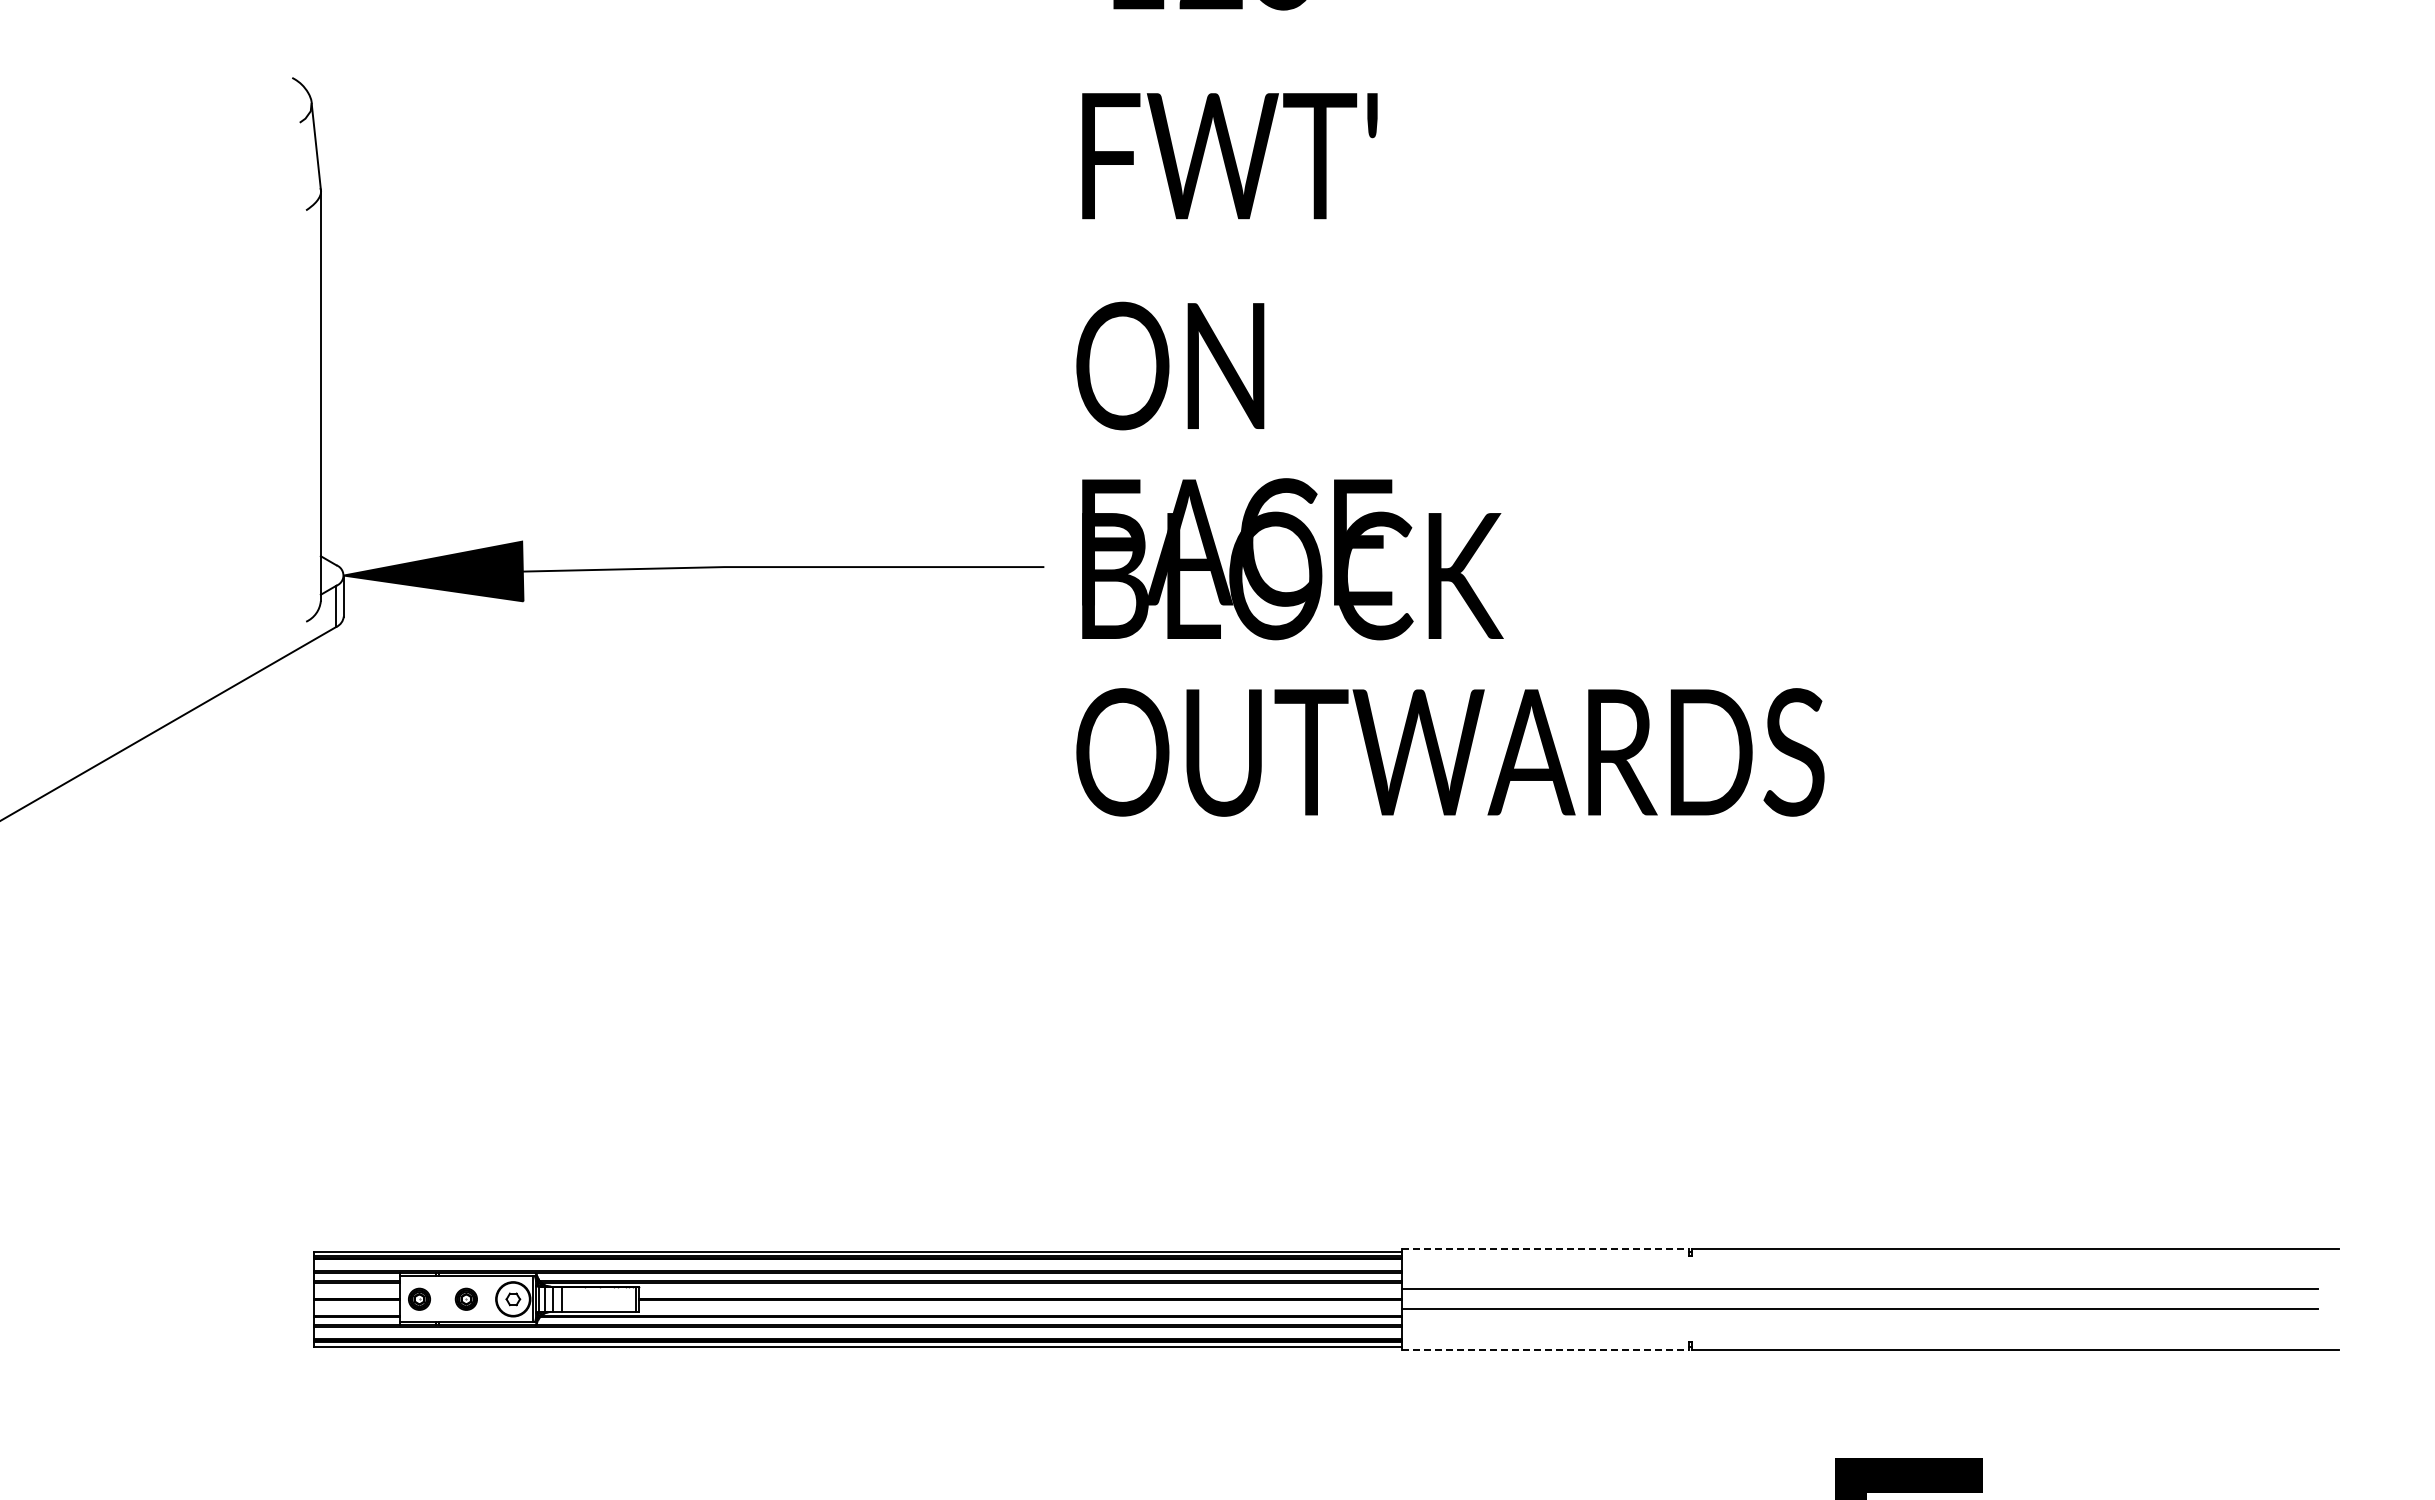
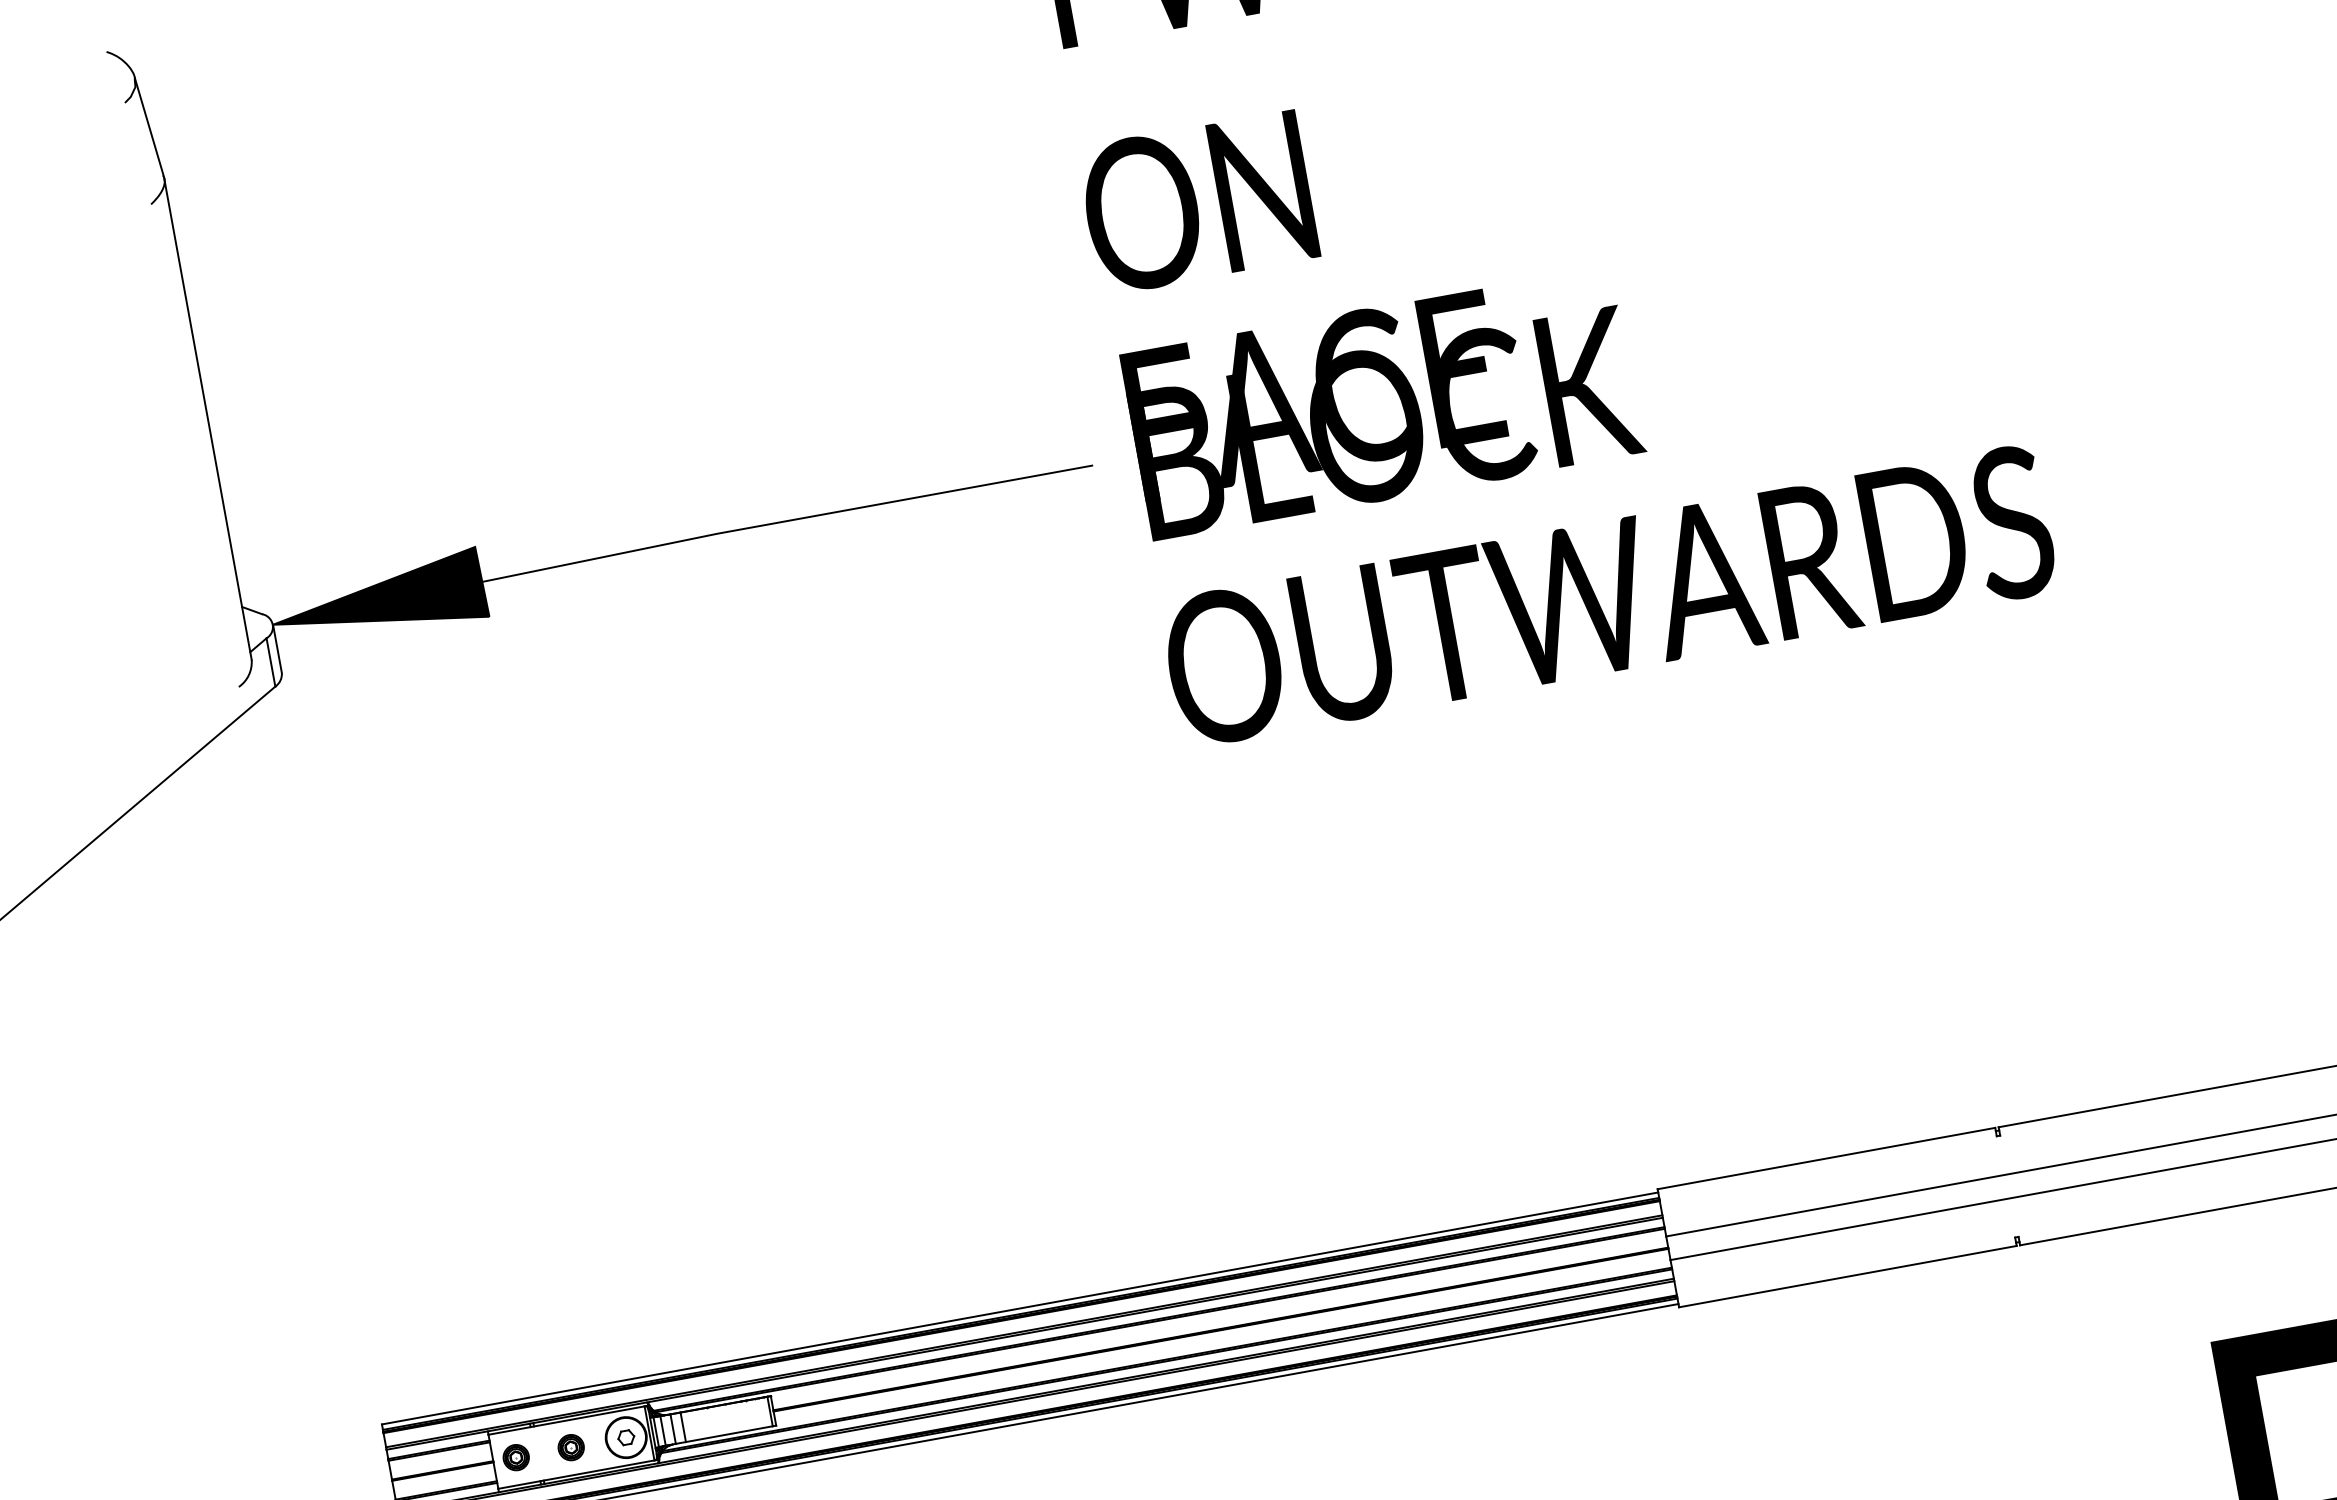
line: (1545, 1249) -> (1826, 1159), dashed -> solid
line: (1545, 1349) -> (1847, 1276), dashed -> solid

